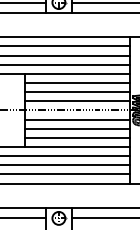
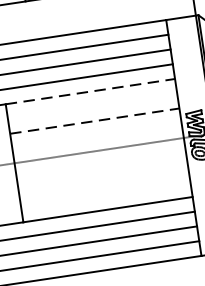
line: (77, 73) -> (90, 90), solid -> dashed
line: (76, 83) -> (91, 107), removed
line: (77, 92) -> (95, 121), solid -> dashed
line: (76, 101) -> (96, 136), removed
line: (76, 119) -> (100, 165), removed
line: (76, 128) -> (102, 179), removed
line: (76, 137) -> (104, 194), removed

